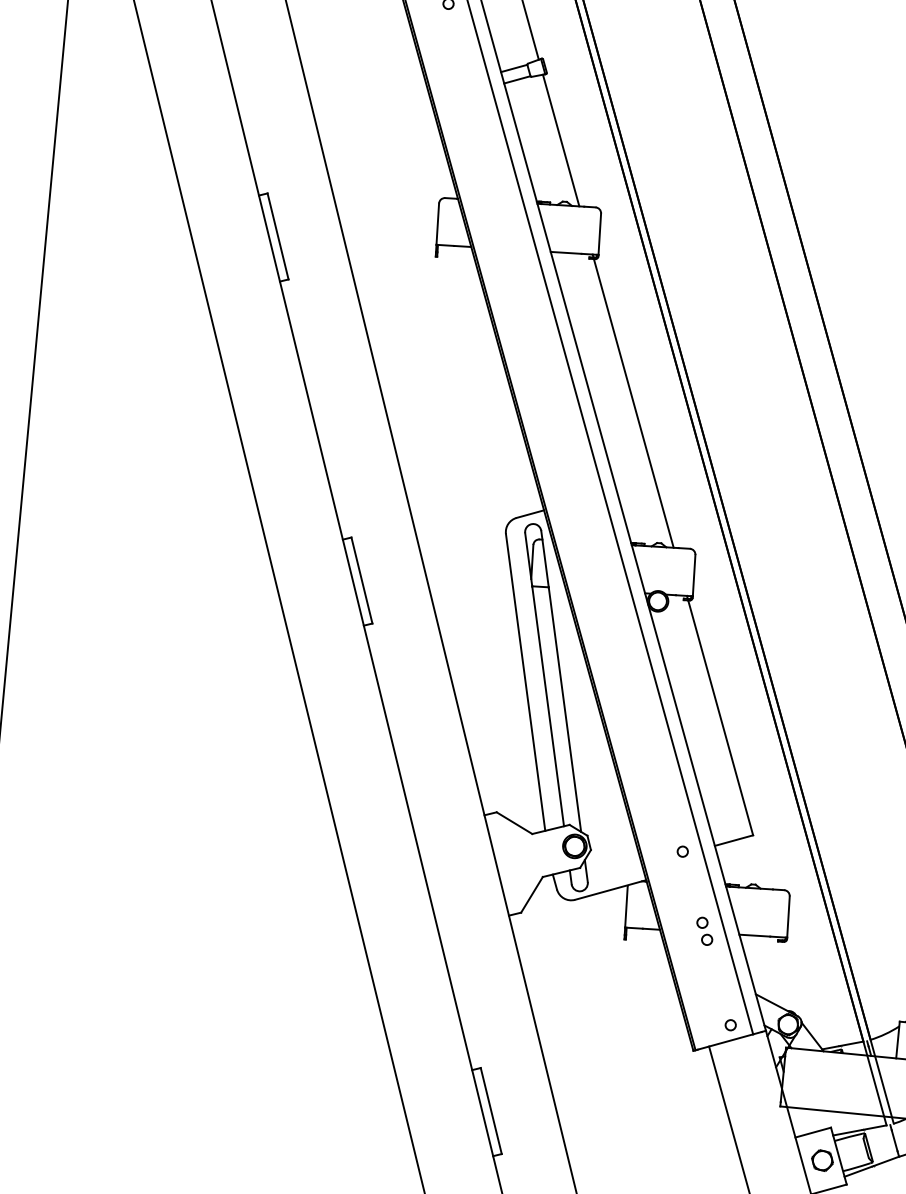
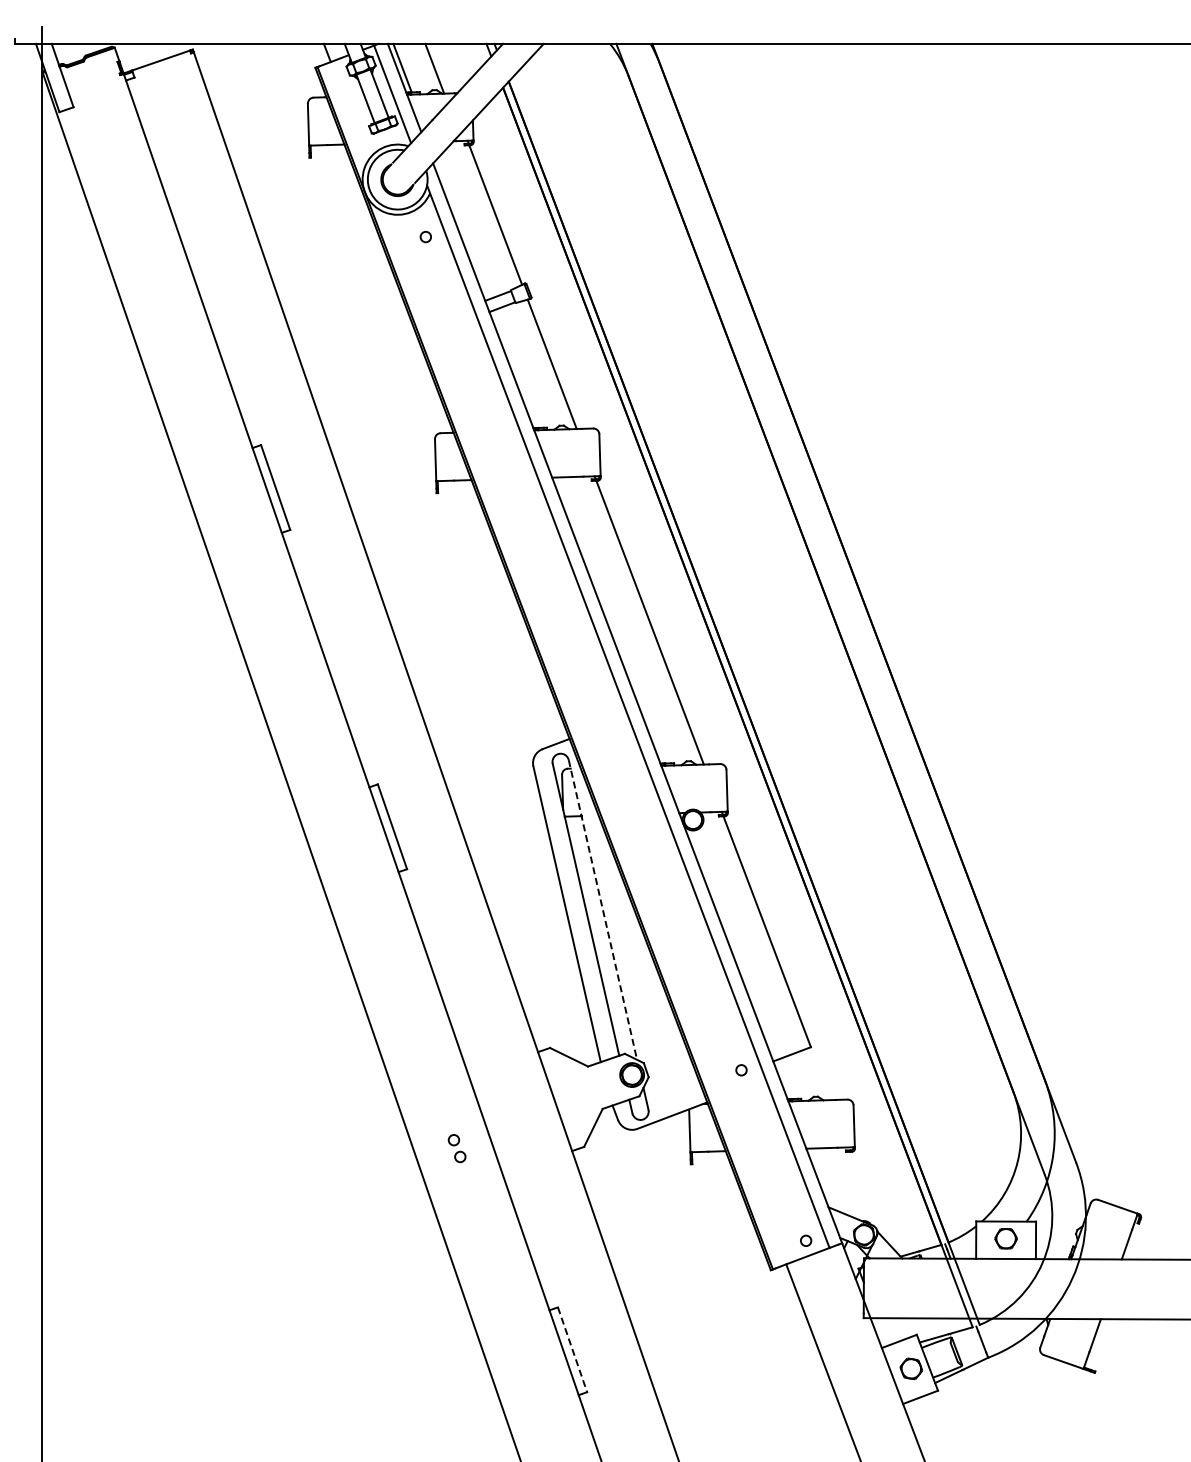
line: (560, 680) -> (602, 909), solid -> dashed
part: (704, 931) -> (456, 1148), moved
line: (491, 1110) -> (572, 1349), solid -> dashed

